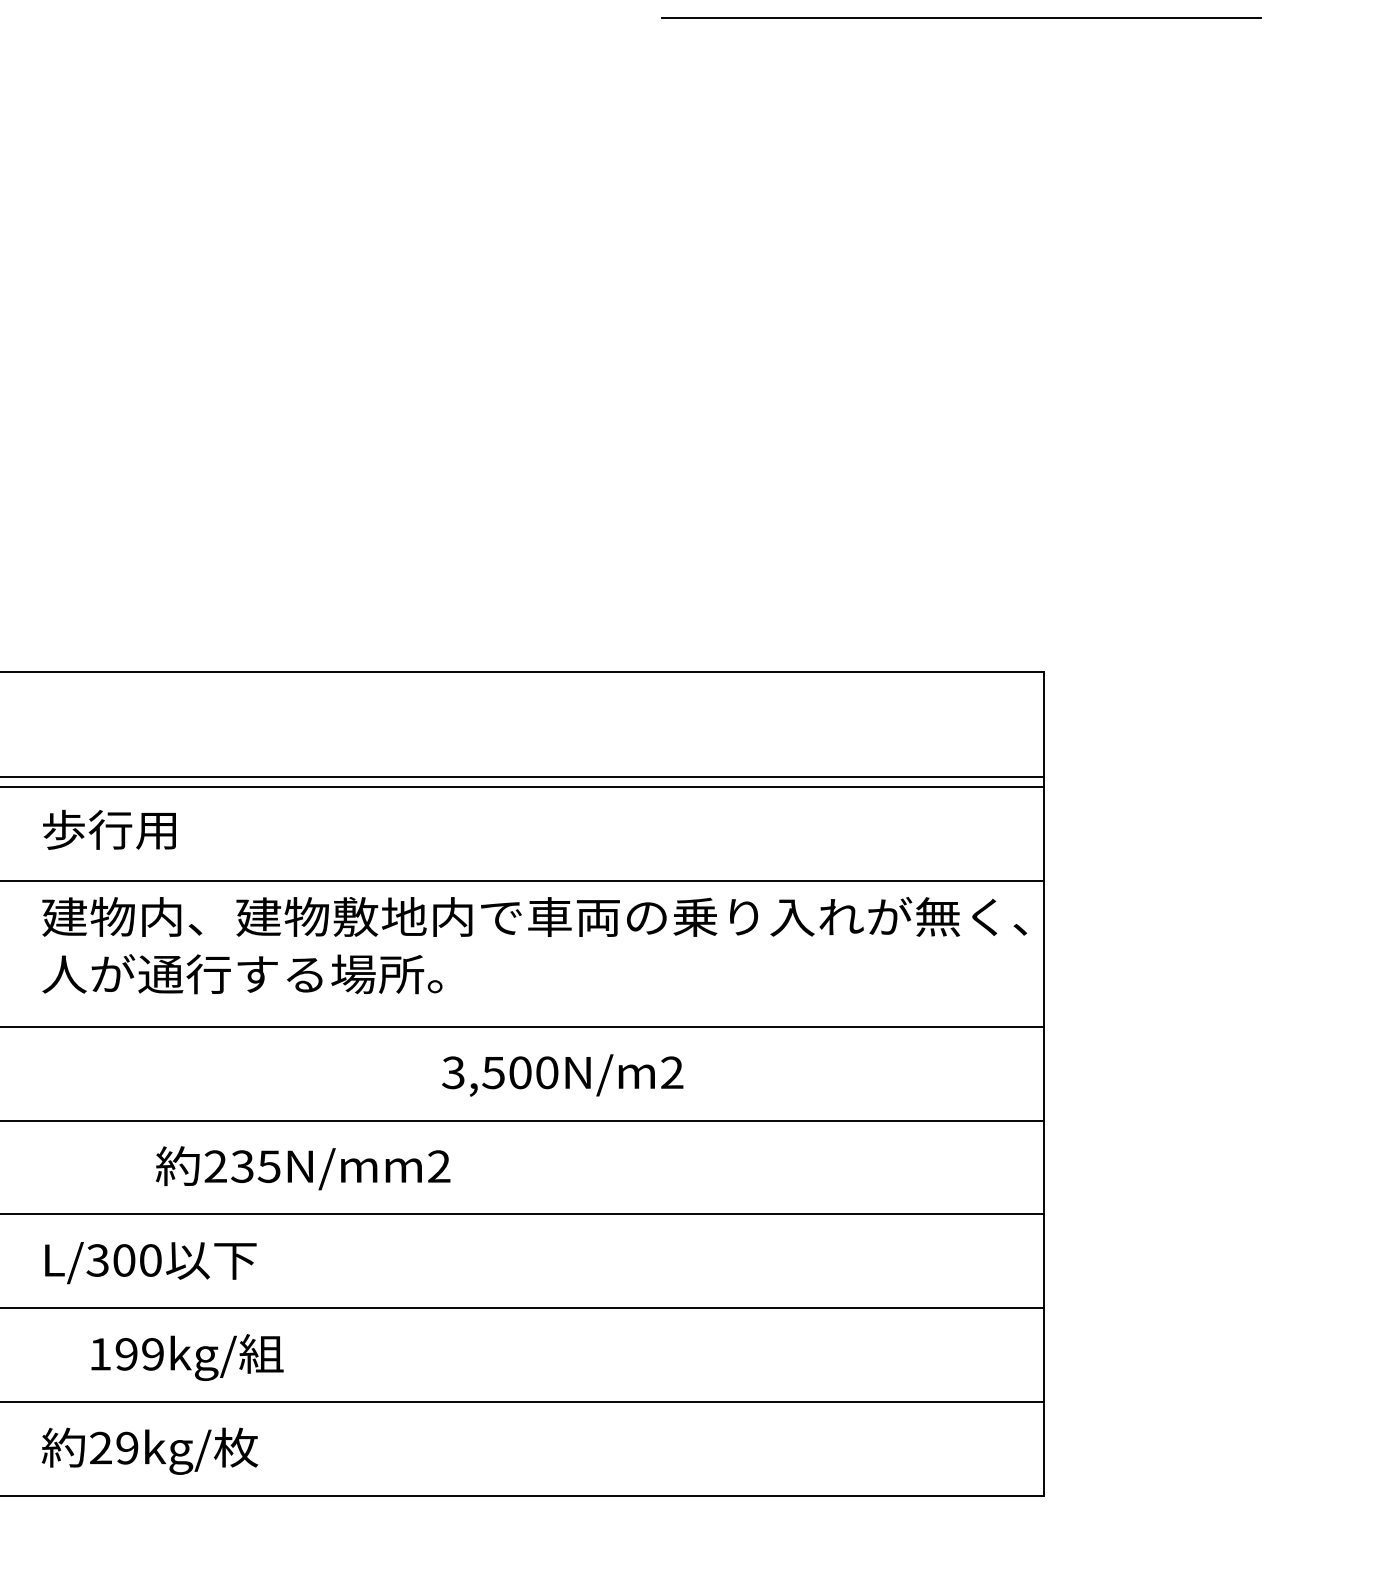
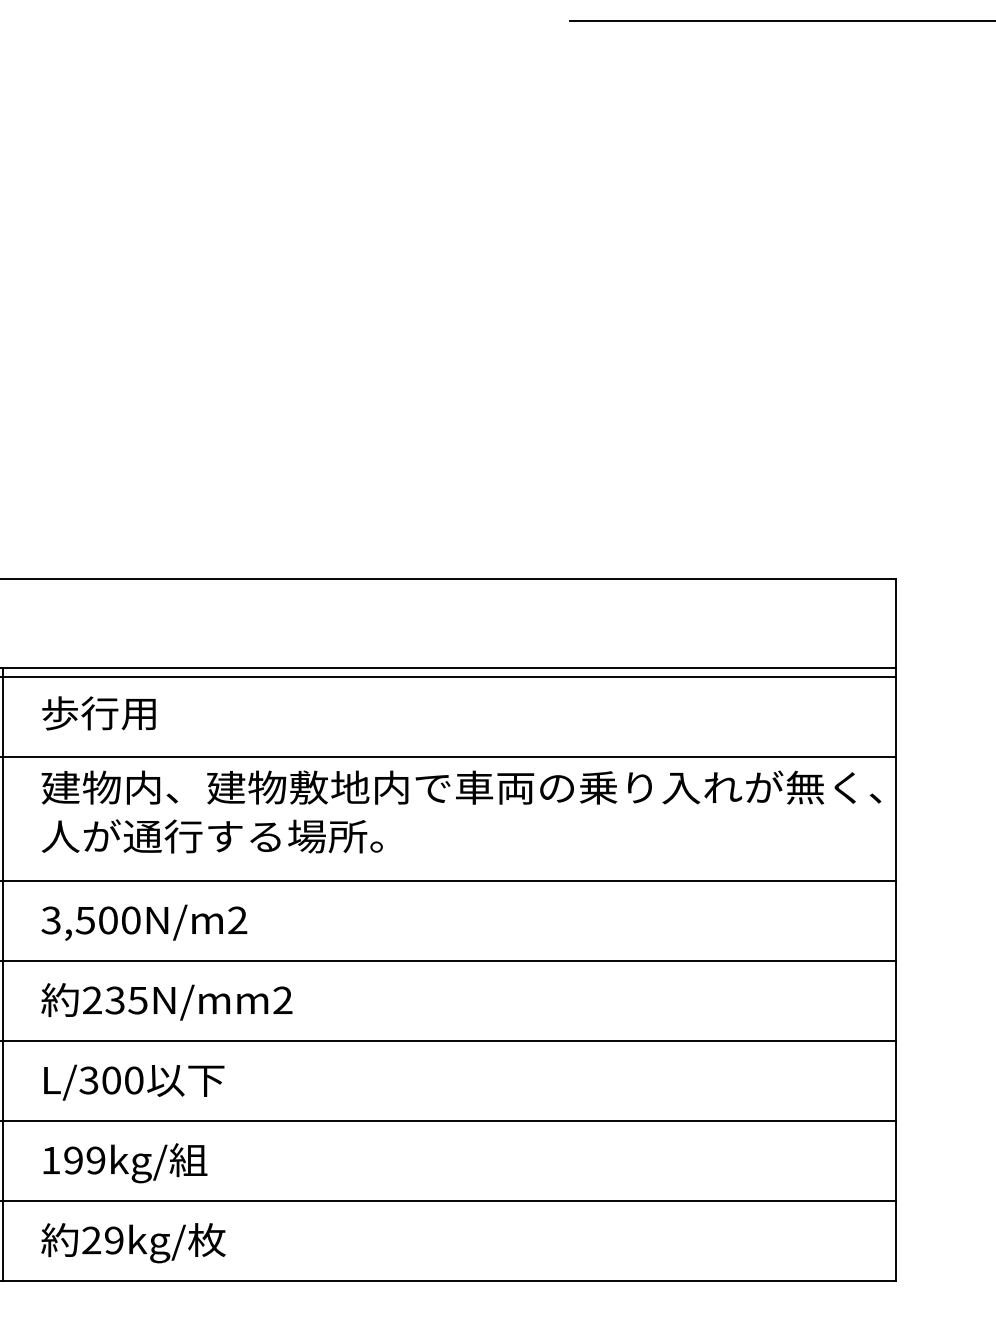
text: (562, 1075) -> (144, 922), moved
text: (302, 1168) -> (166, 1002), moved
text: (187, 1357) -> (125, 1163), moved

